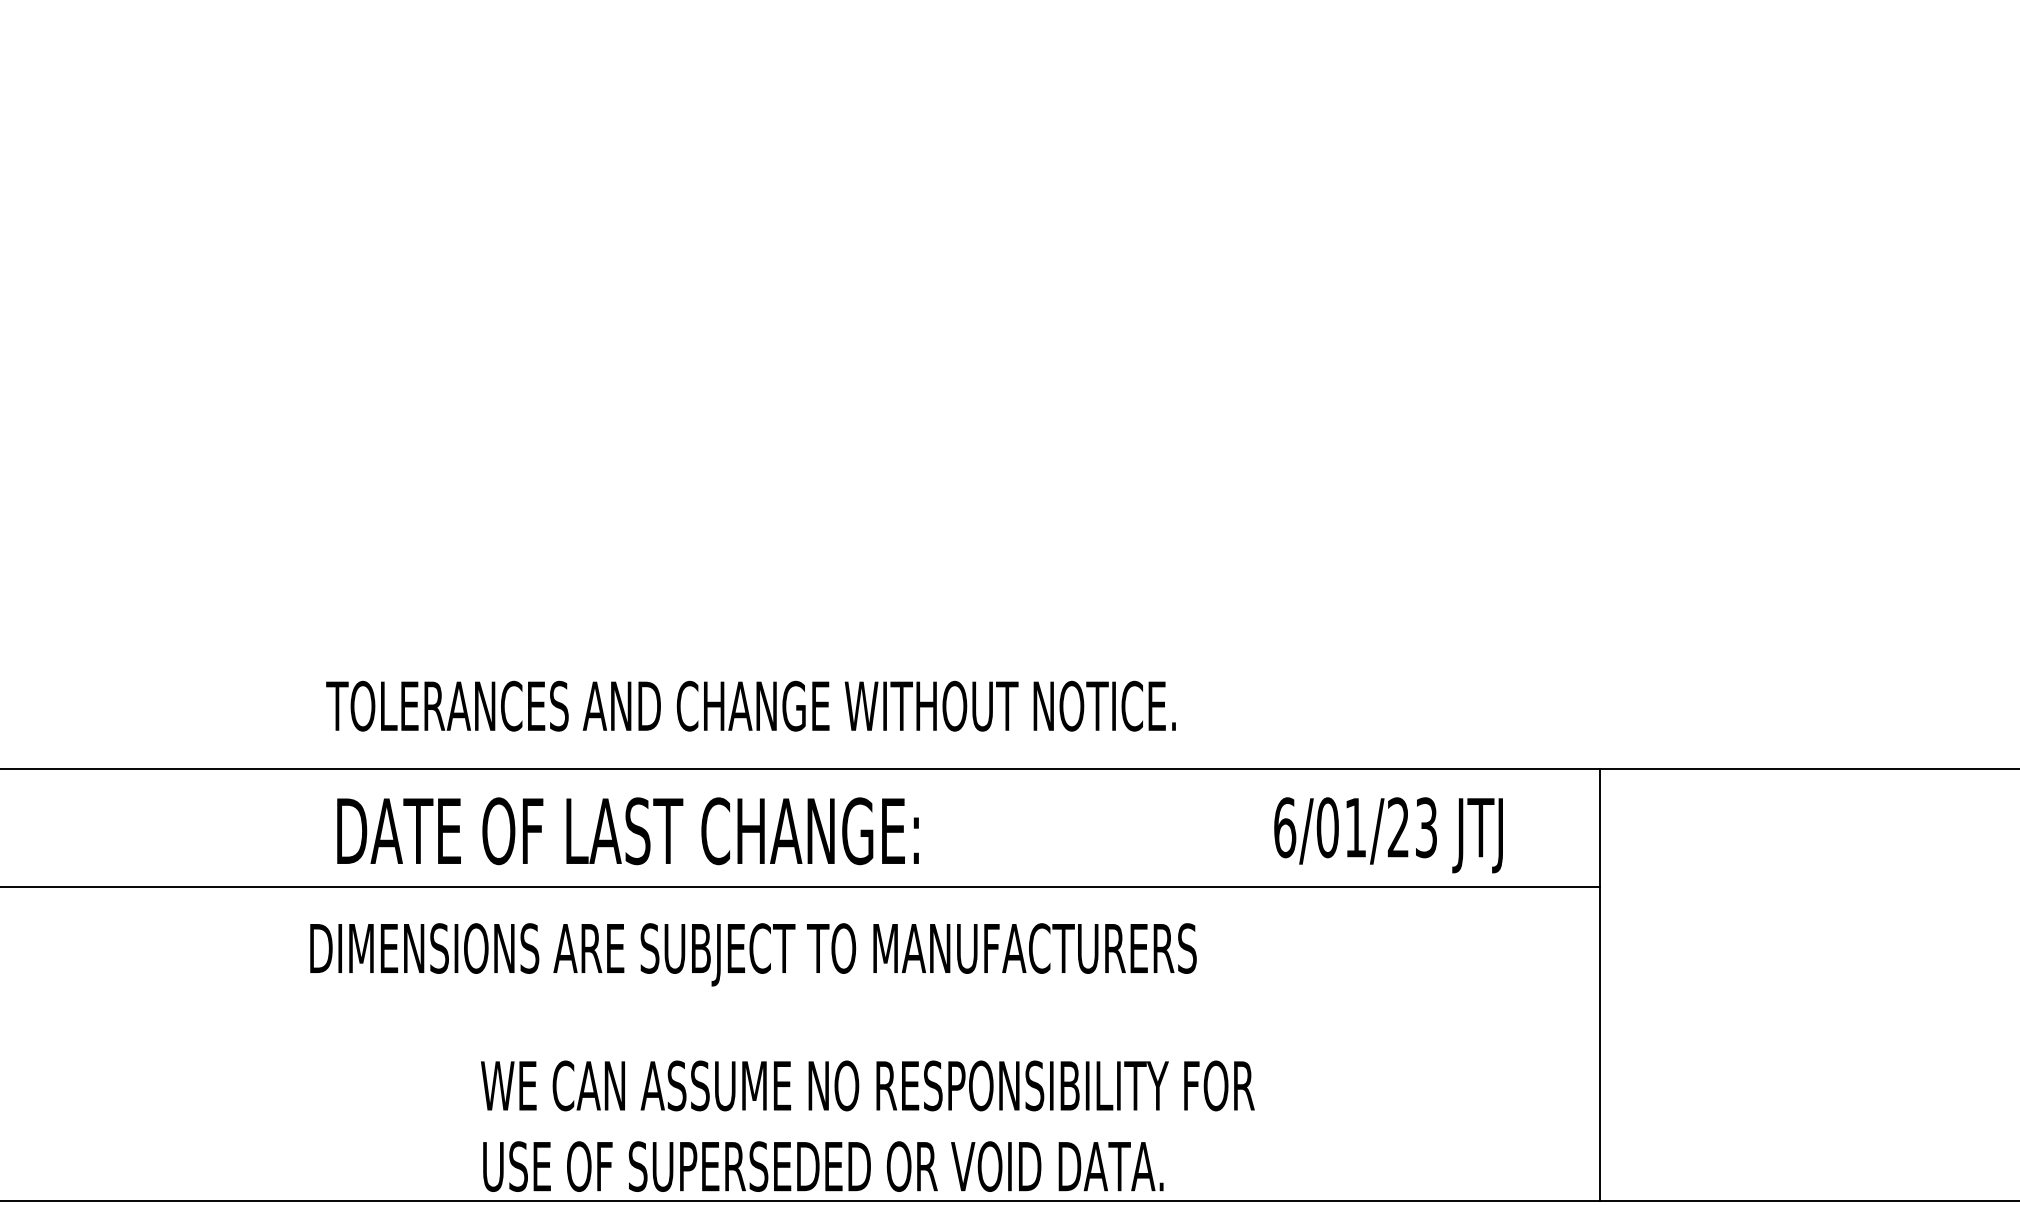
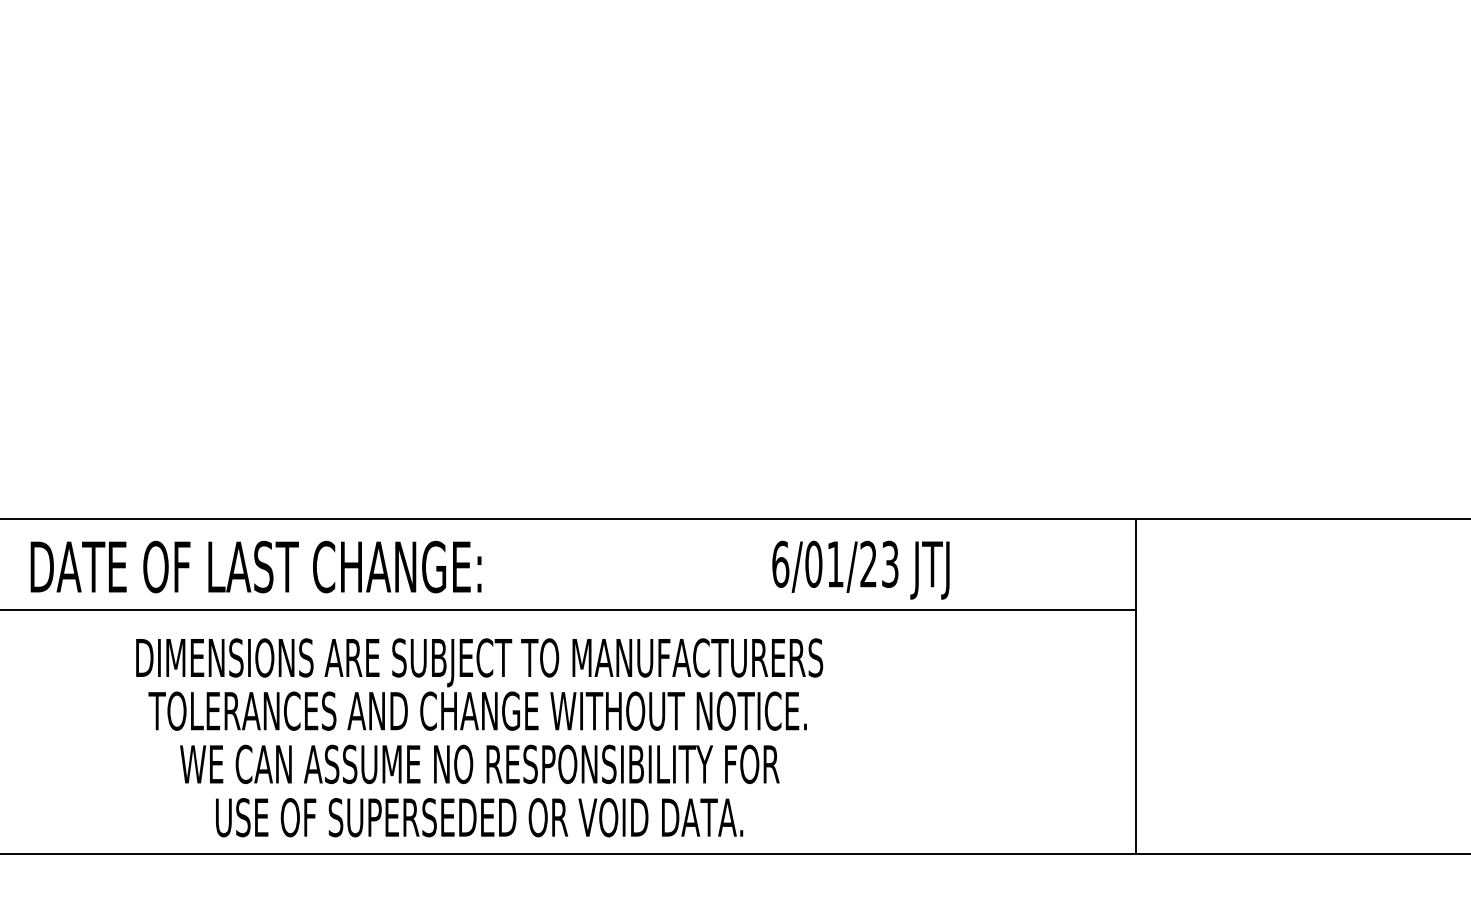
text: (750, 705) -> (477, 710), moved
text: (627, 831) -> (255, 567), moved
text: (1388, 835) -> (860, 570), moved
text: (867, 1085) -> (479, 764), moved
text: (823, 1166) -> (479, 817), moved

